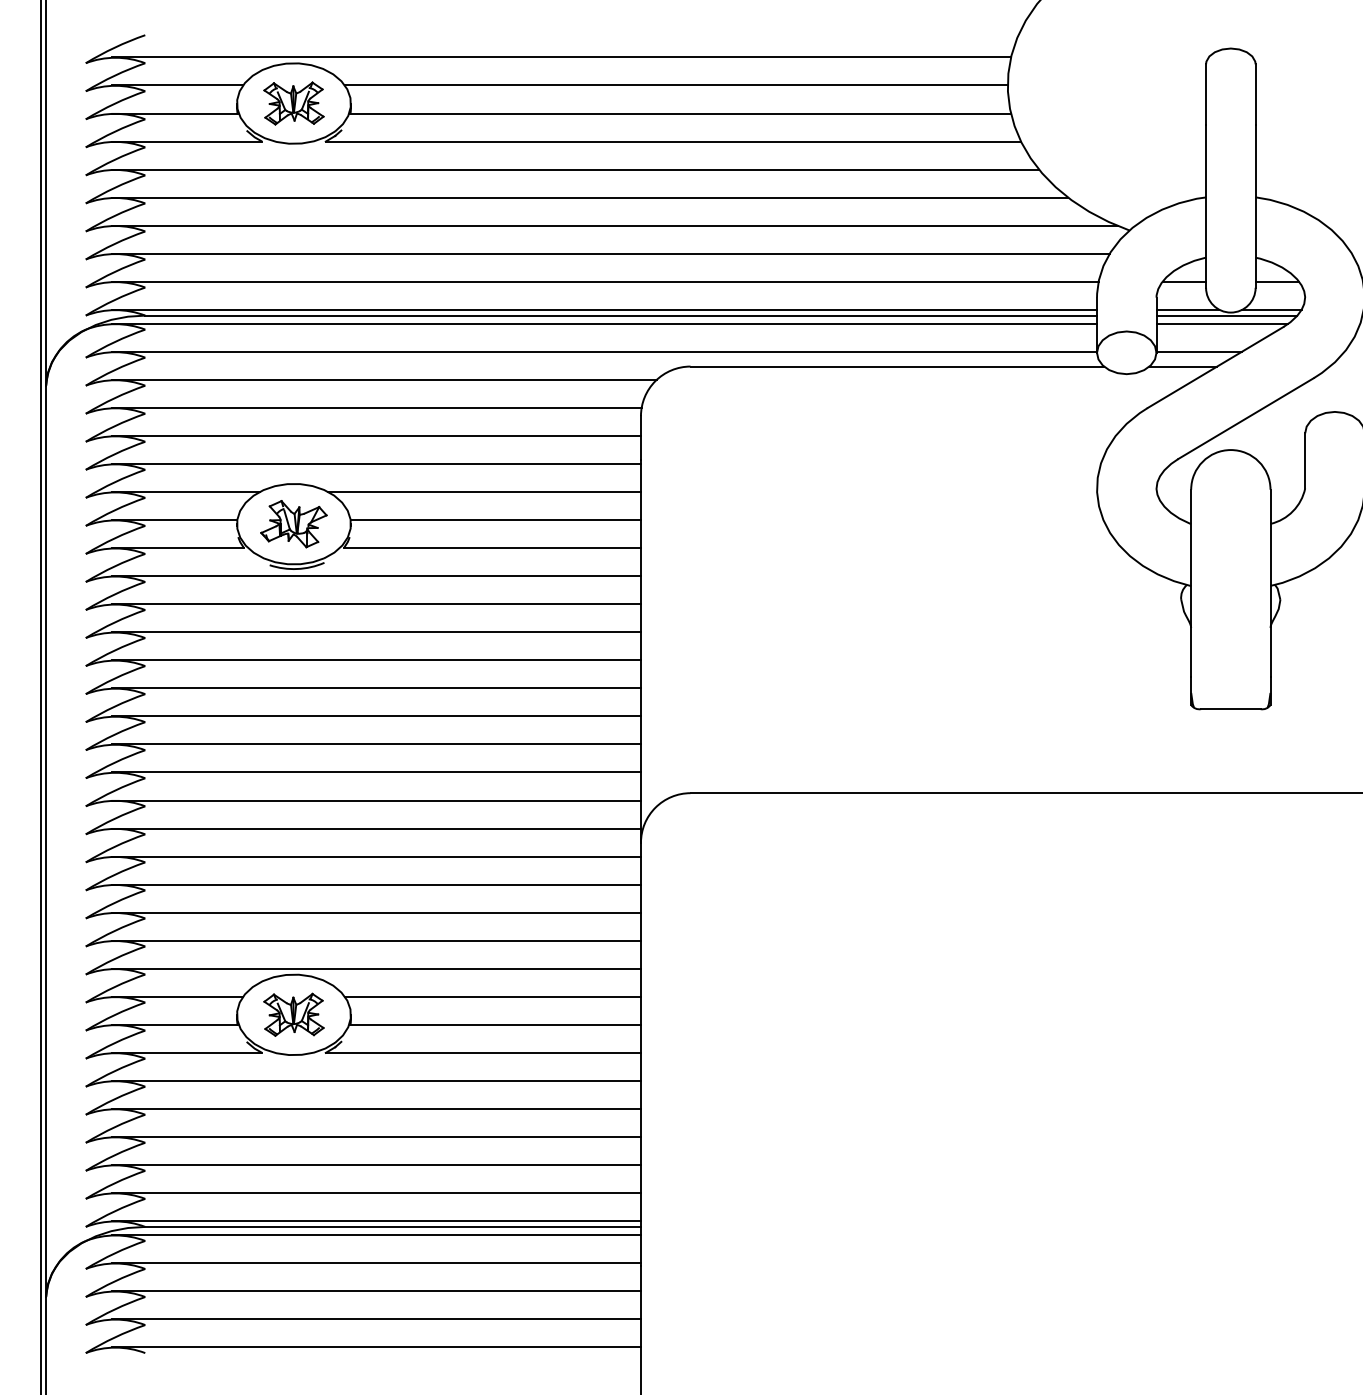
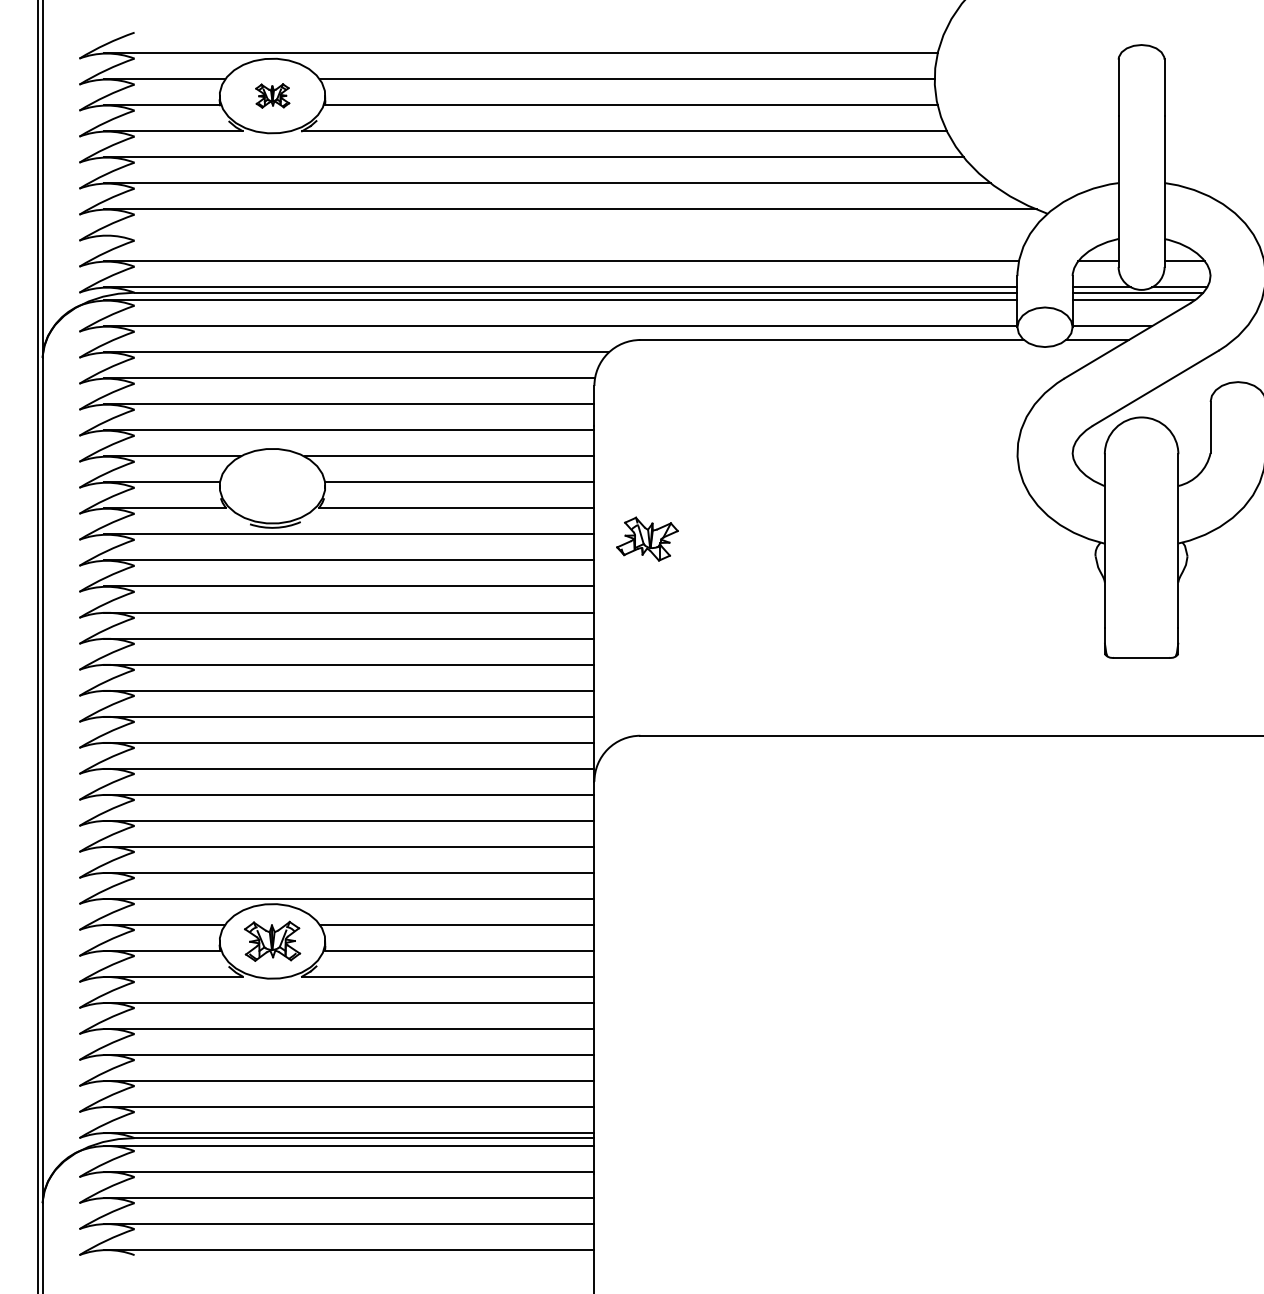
part: (293, 102) -> (272, 95), size x0.6
line: (610, 253) -> (566, 235), removed
part: (293, 523) -> (647, 538), moved

